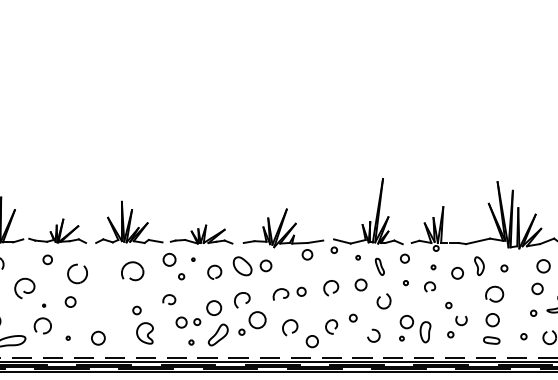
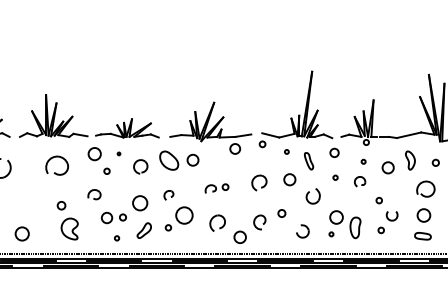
part: (289, 293) -> (216, 188), size x0.7
part: (242, 300) -> (169, 195), size x0.6
part: (217, 334) -> (143, 230), size x0.7

